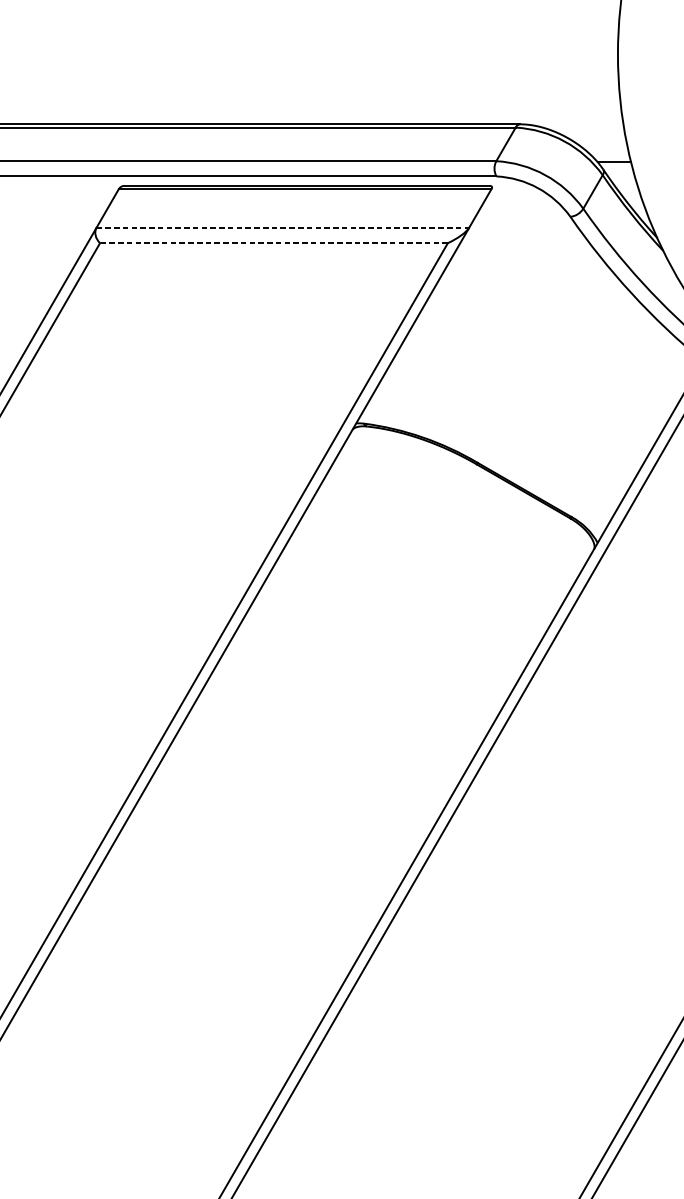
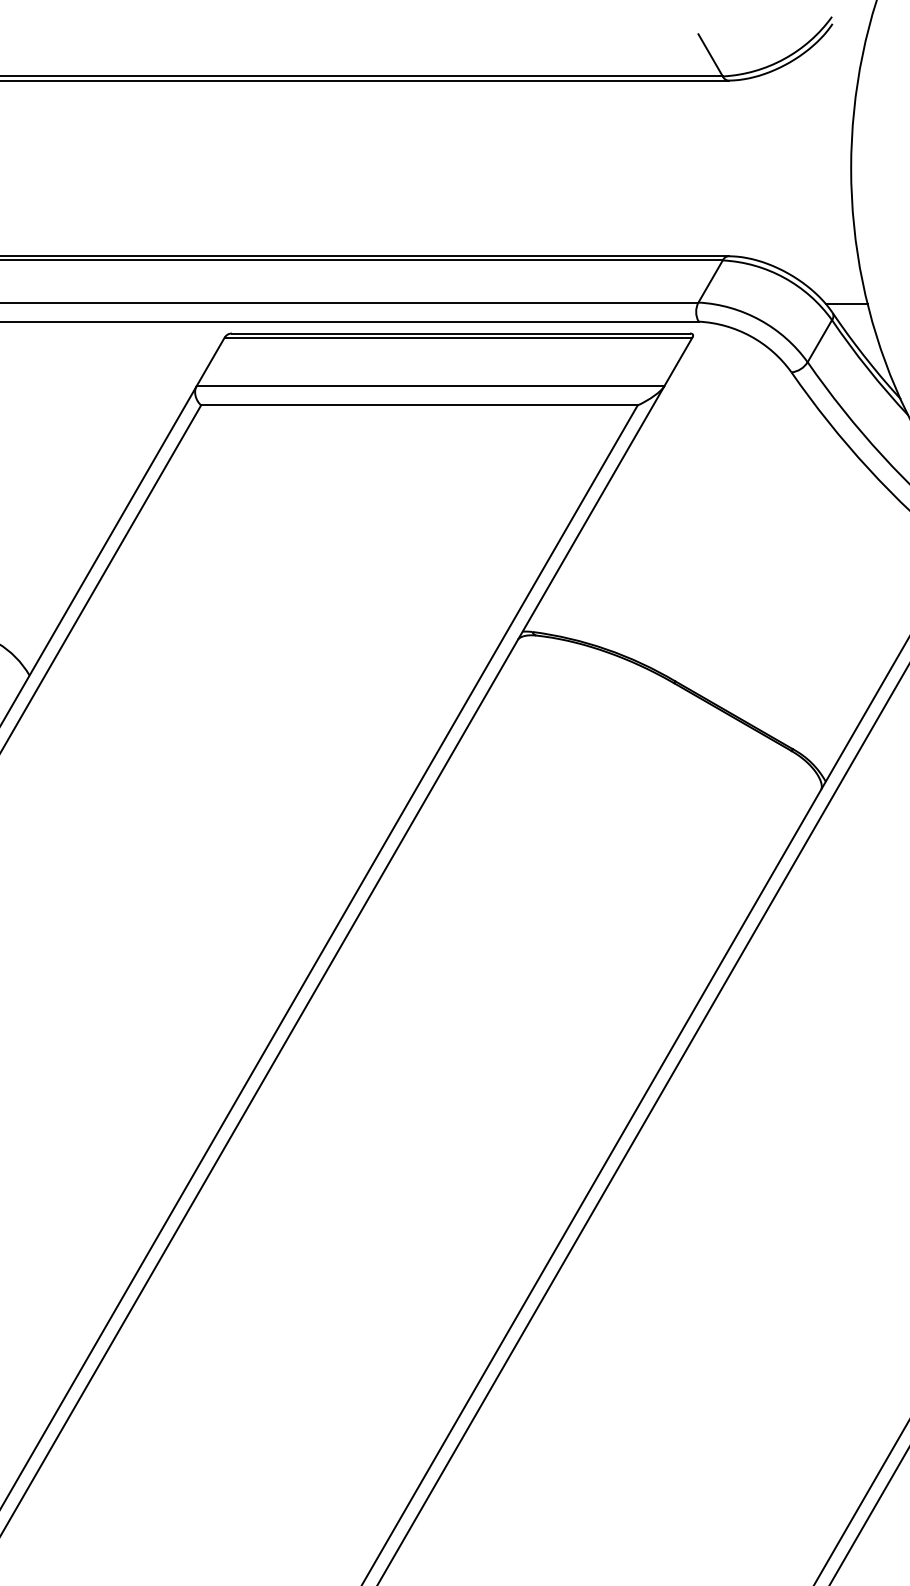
line: (282, 228) -> (430, 386), dashed -> solid
line: (273, 243) -> (418, 405), dashed -> solid

